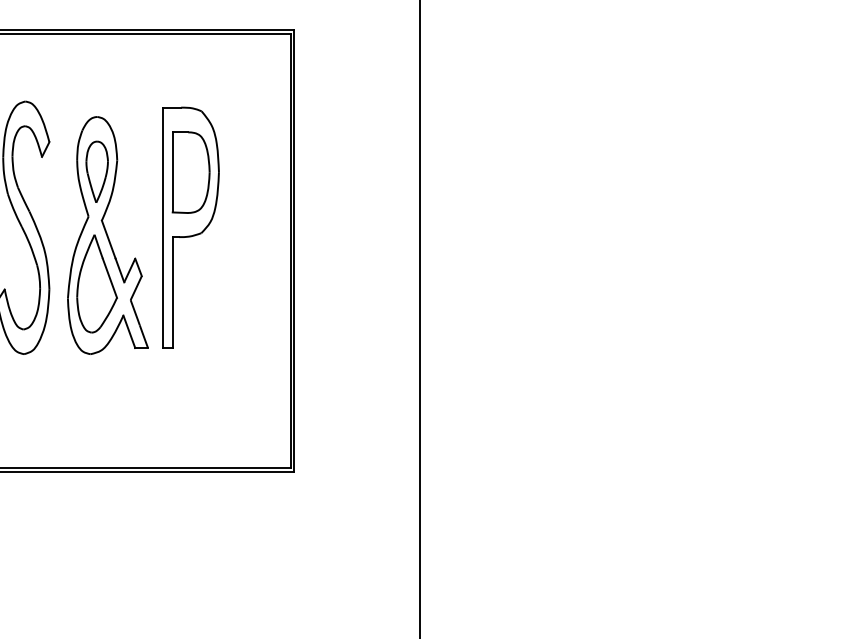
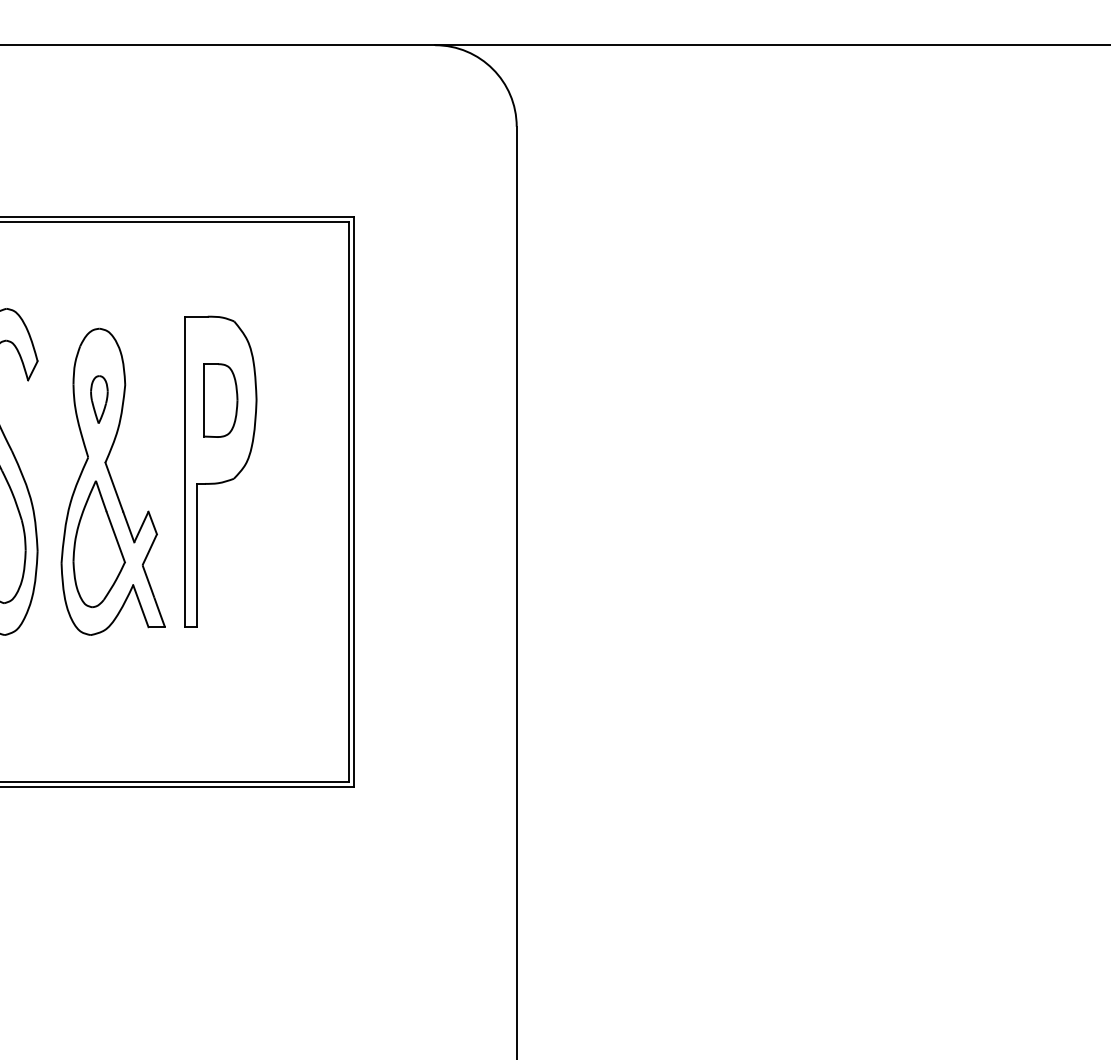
part: (97, 171) -> (99, 399), size x0.6
part: (191, 172) -> (220, 400), size x0.7

